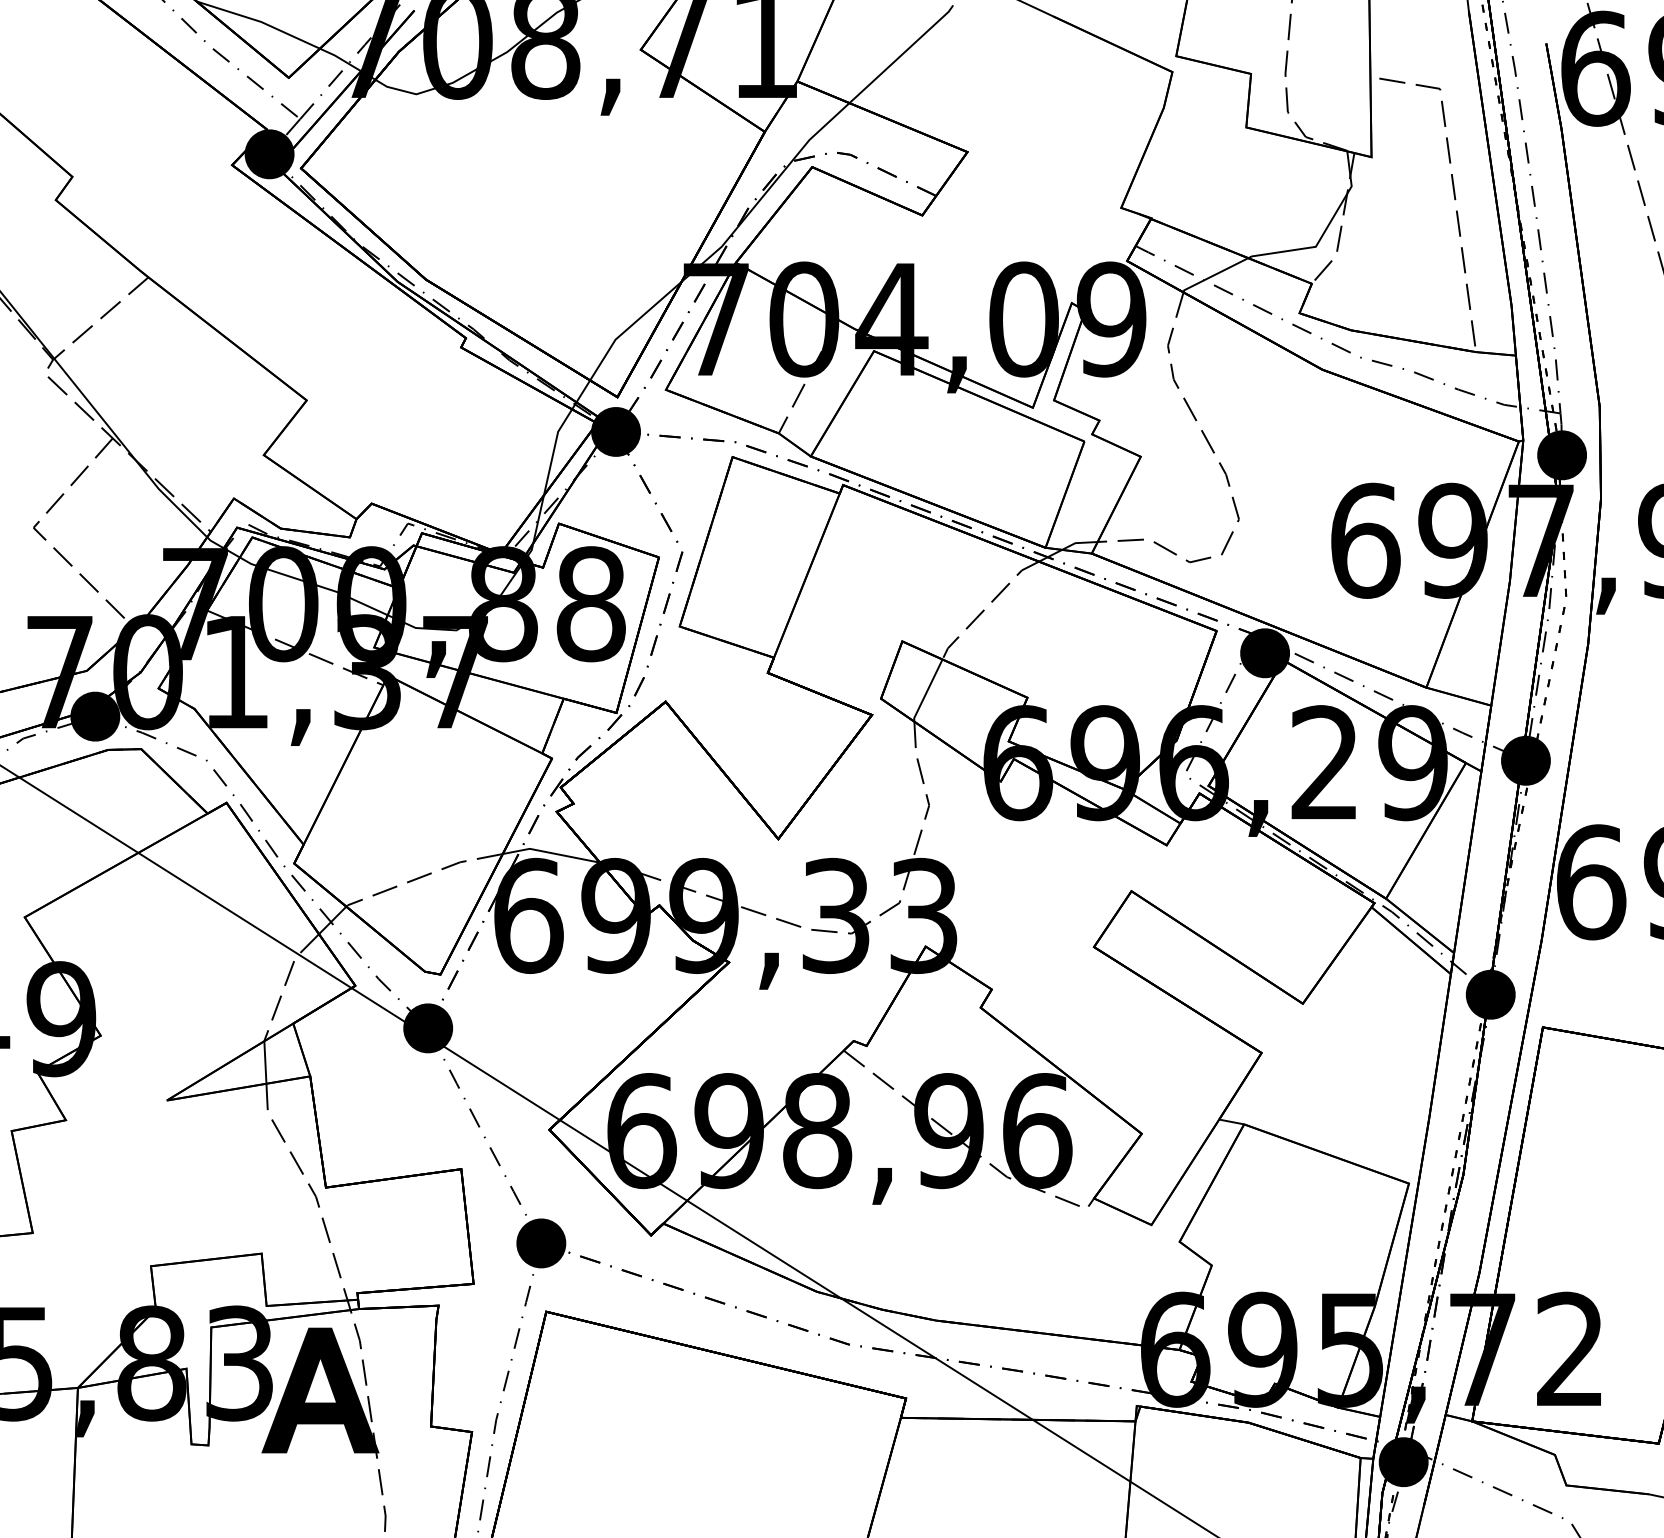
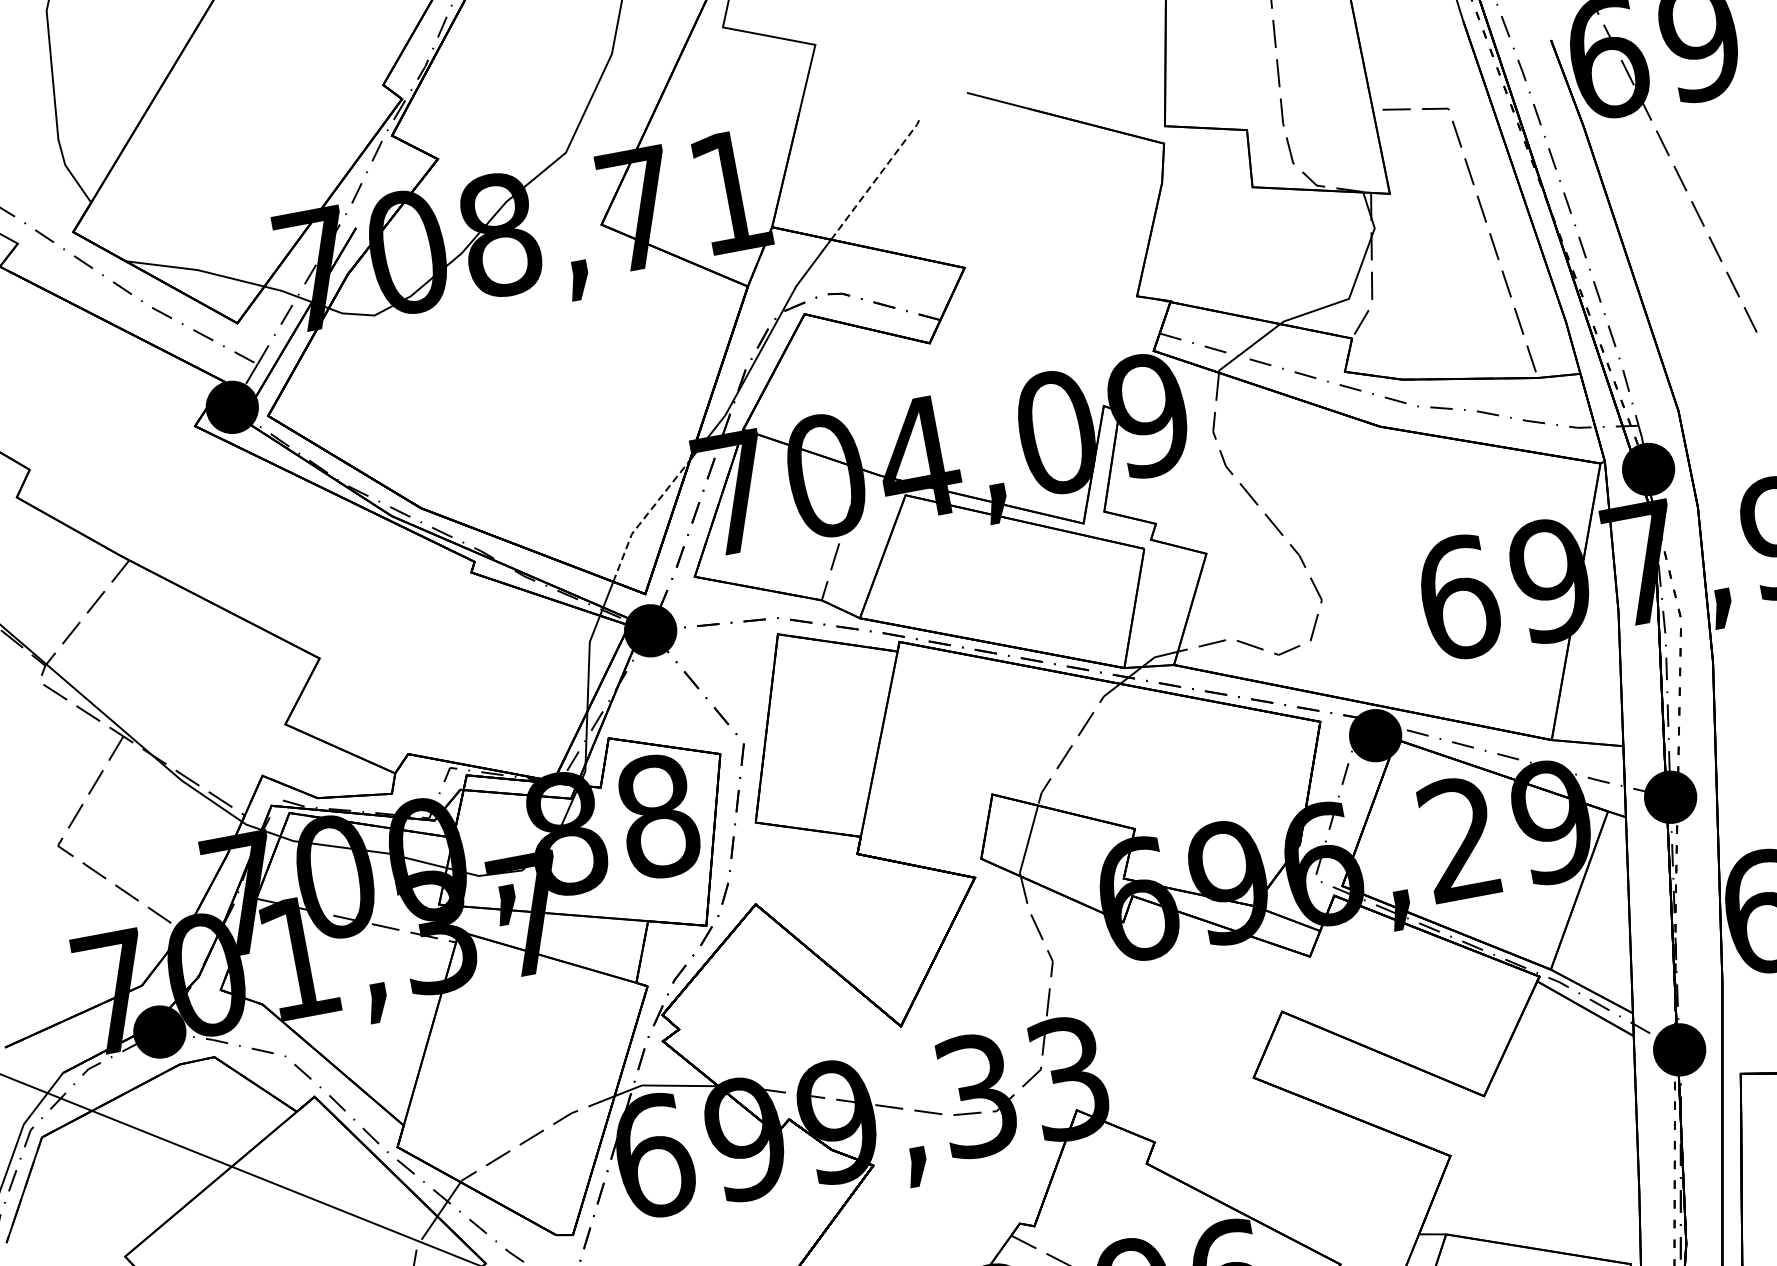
line: (903, 53) -> (878, 176), solid -> dashed
line: (629, 327) -> (644, 518), solid -> dashed

